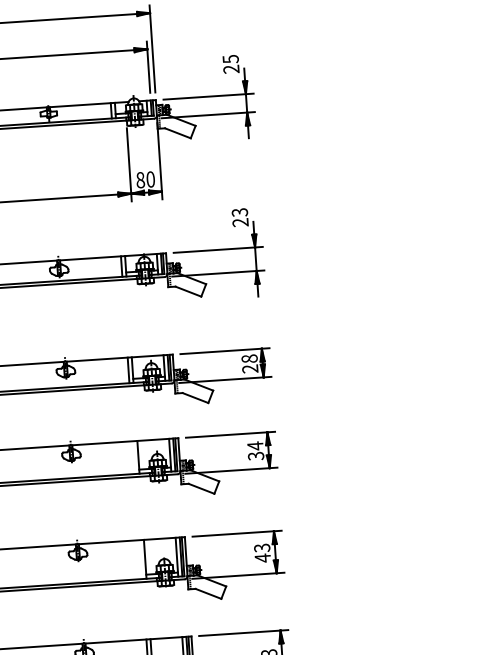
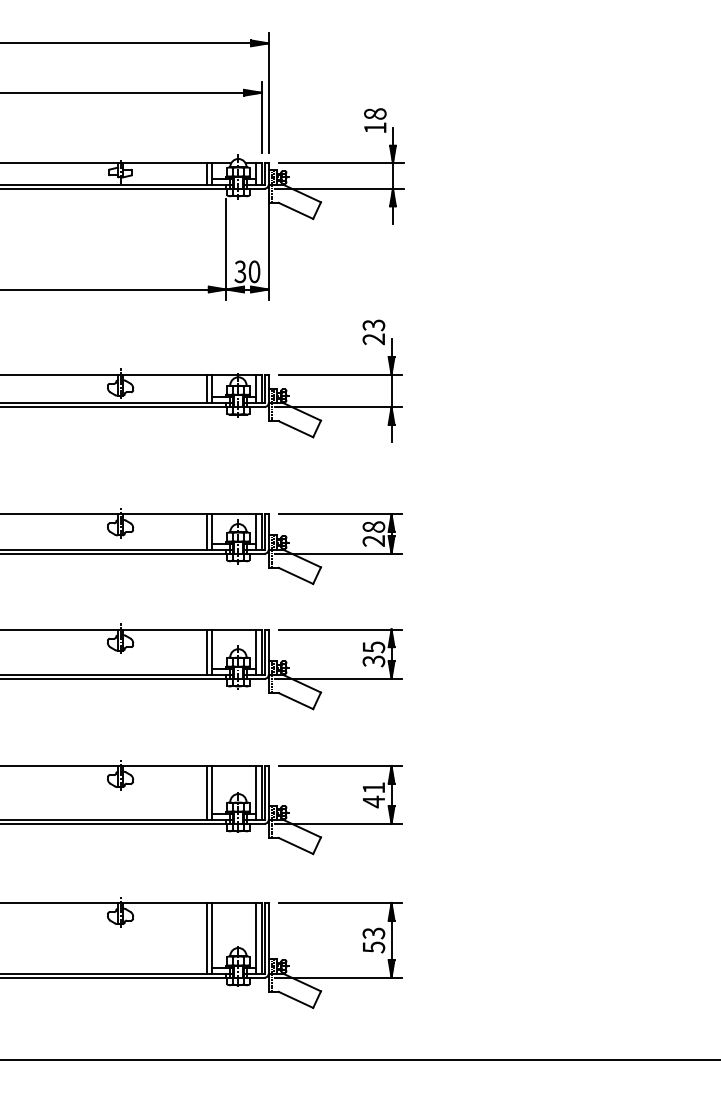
text: (231, 63) -> (375, 120), 25 -> 18
text: (140, 179) -> (240, 271), 80 -> 30
text: (255, 446) -> (374, 647), 34 -> 35
line: (134, 457) -> (206, 651), added
text: (261, 547) -> (373, 787), 43 -> 41
line: (141, 559) -> (206, 792), added

